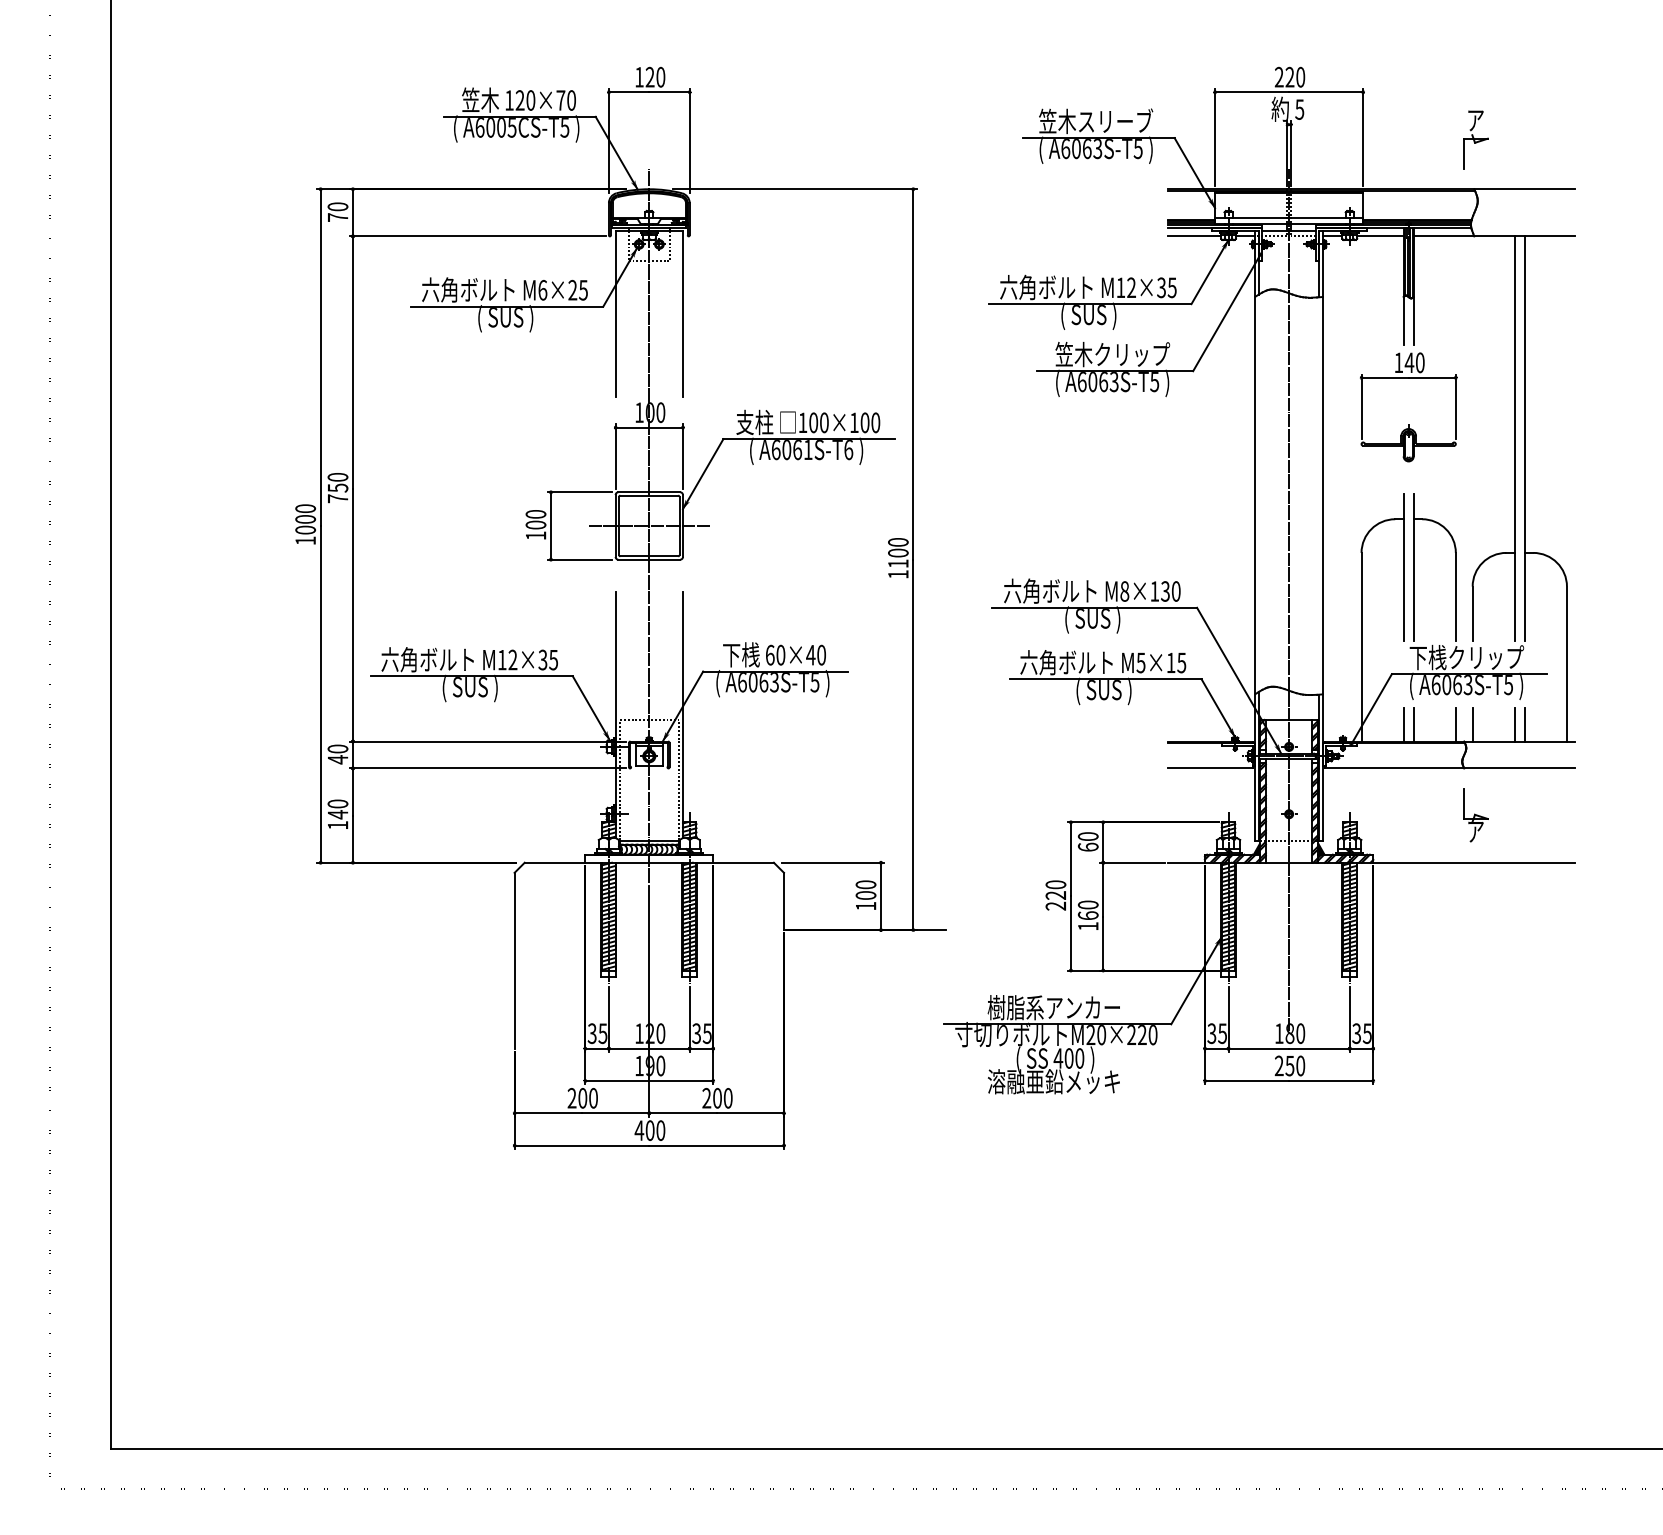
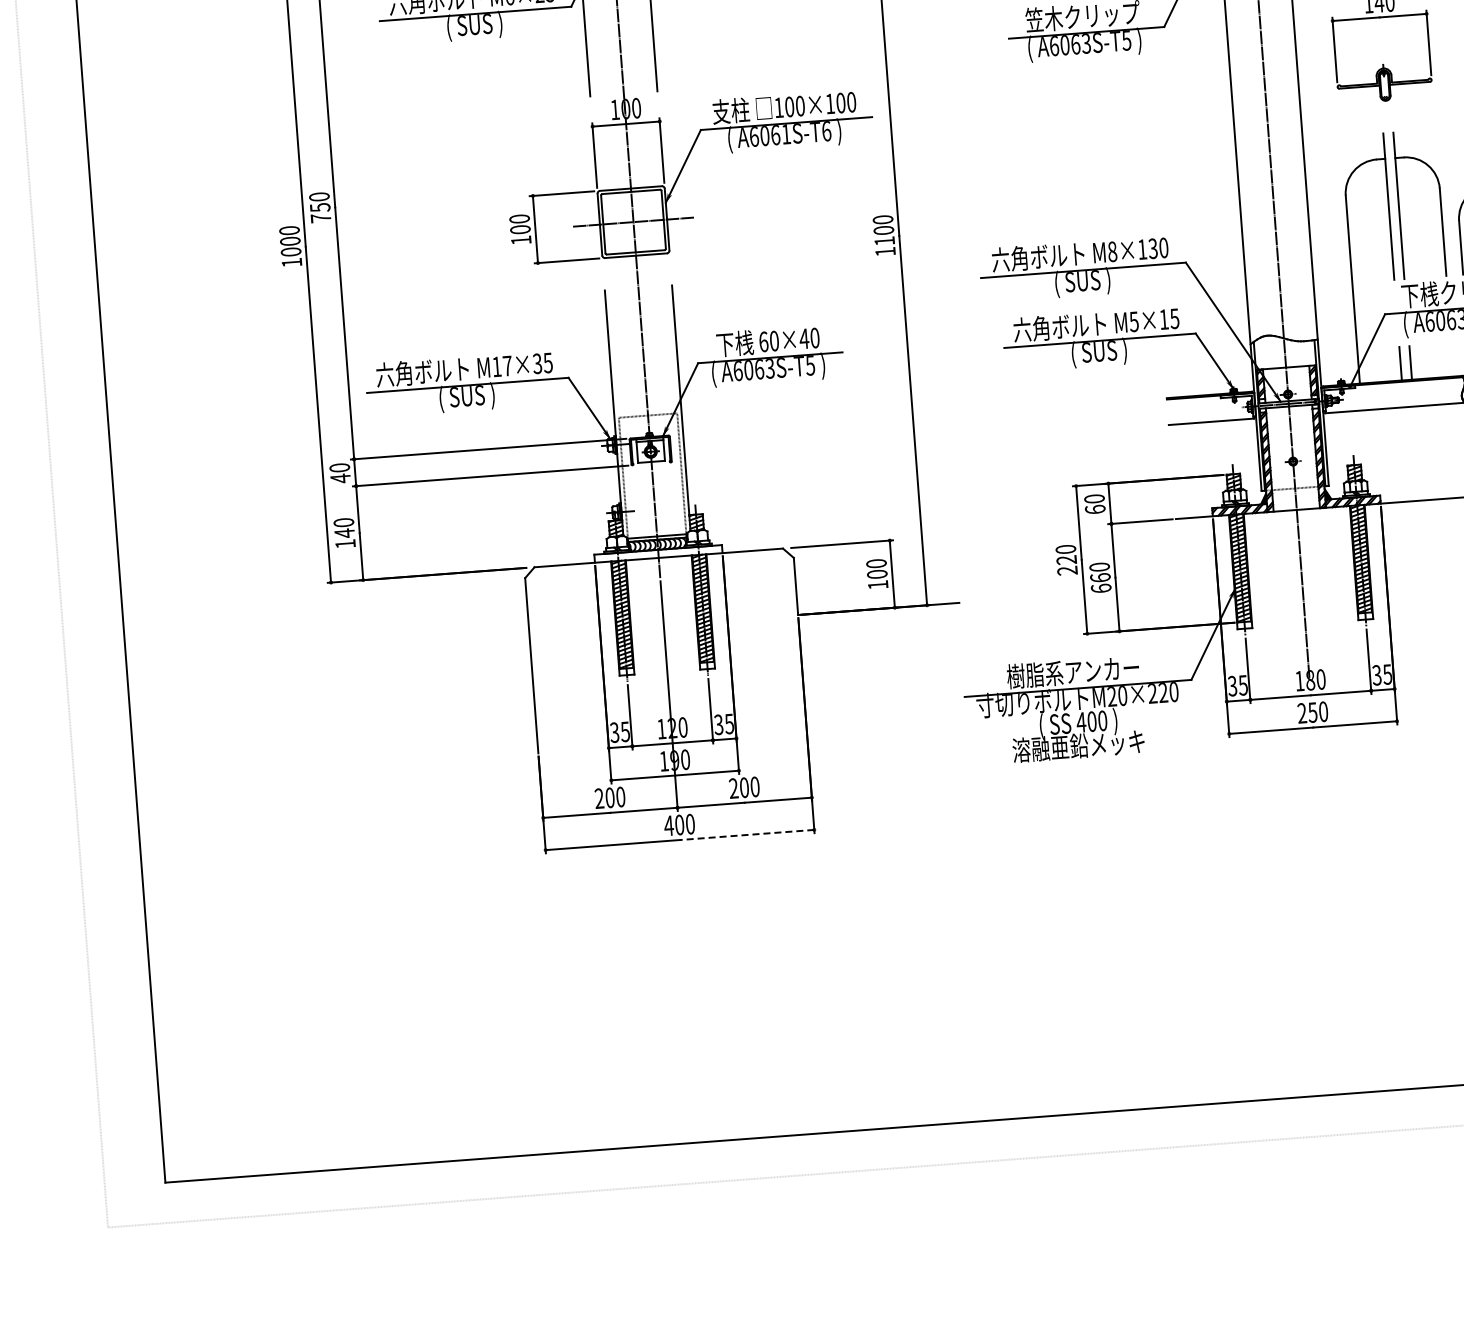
text: (512, 659) -> (507, 365), M12×35 -> M17×35
line: (1455, 724) -> (1452, 359), removed
text: (1087, 926) -> (1100, 588), 160 -> 660
line: (716, 1145) -> (746, 834), solid -> dashed

